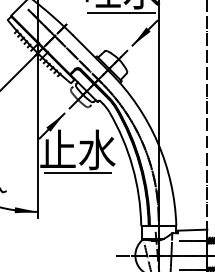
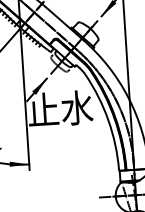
line: (77, 173) -> (61, 129), removed

